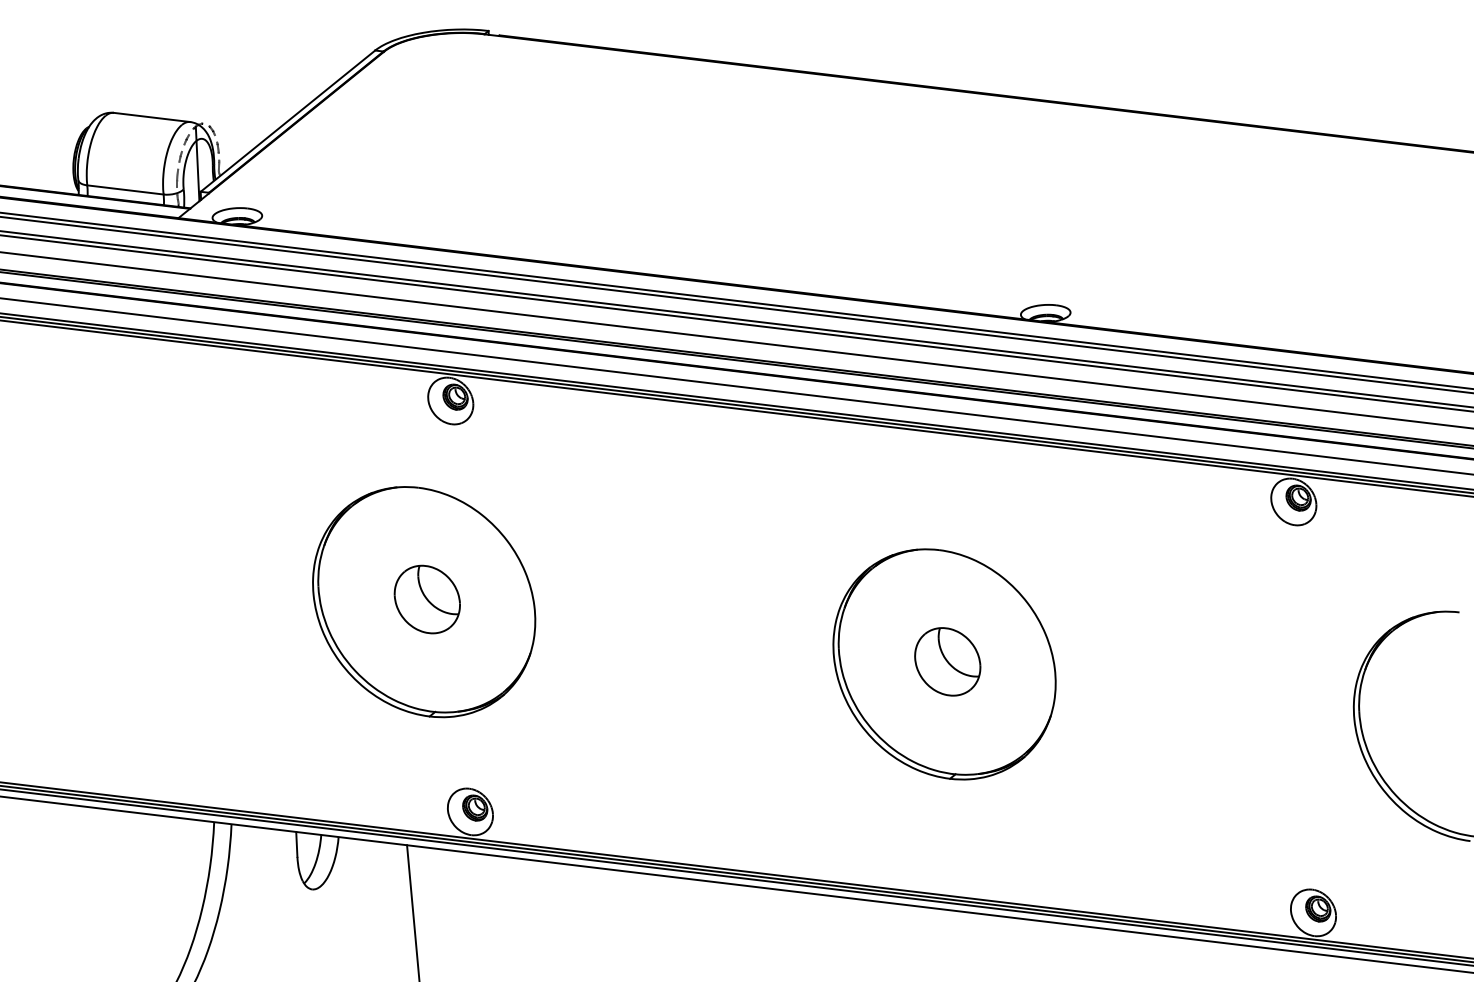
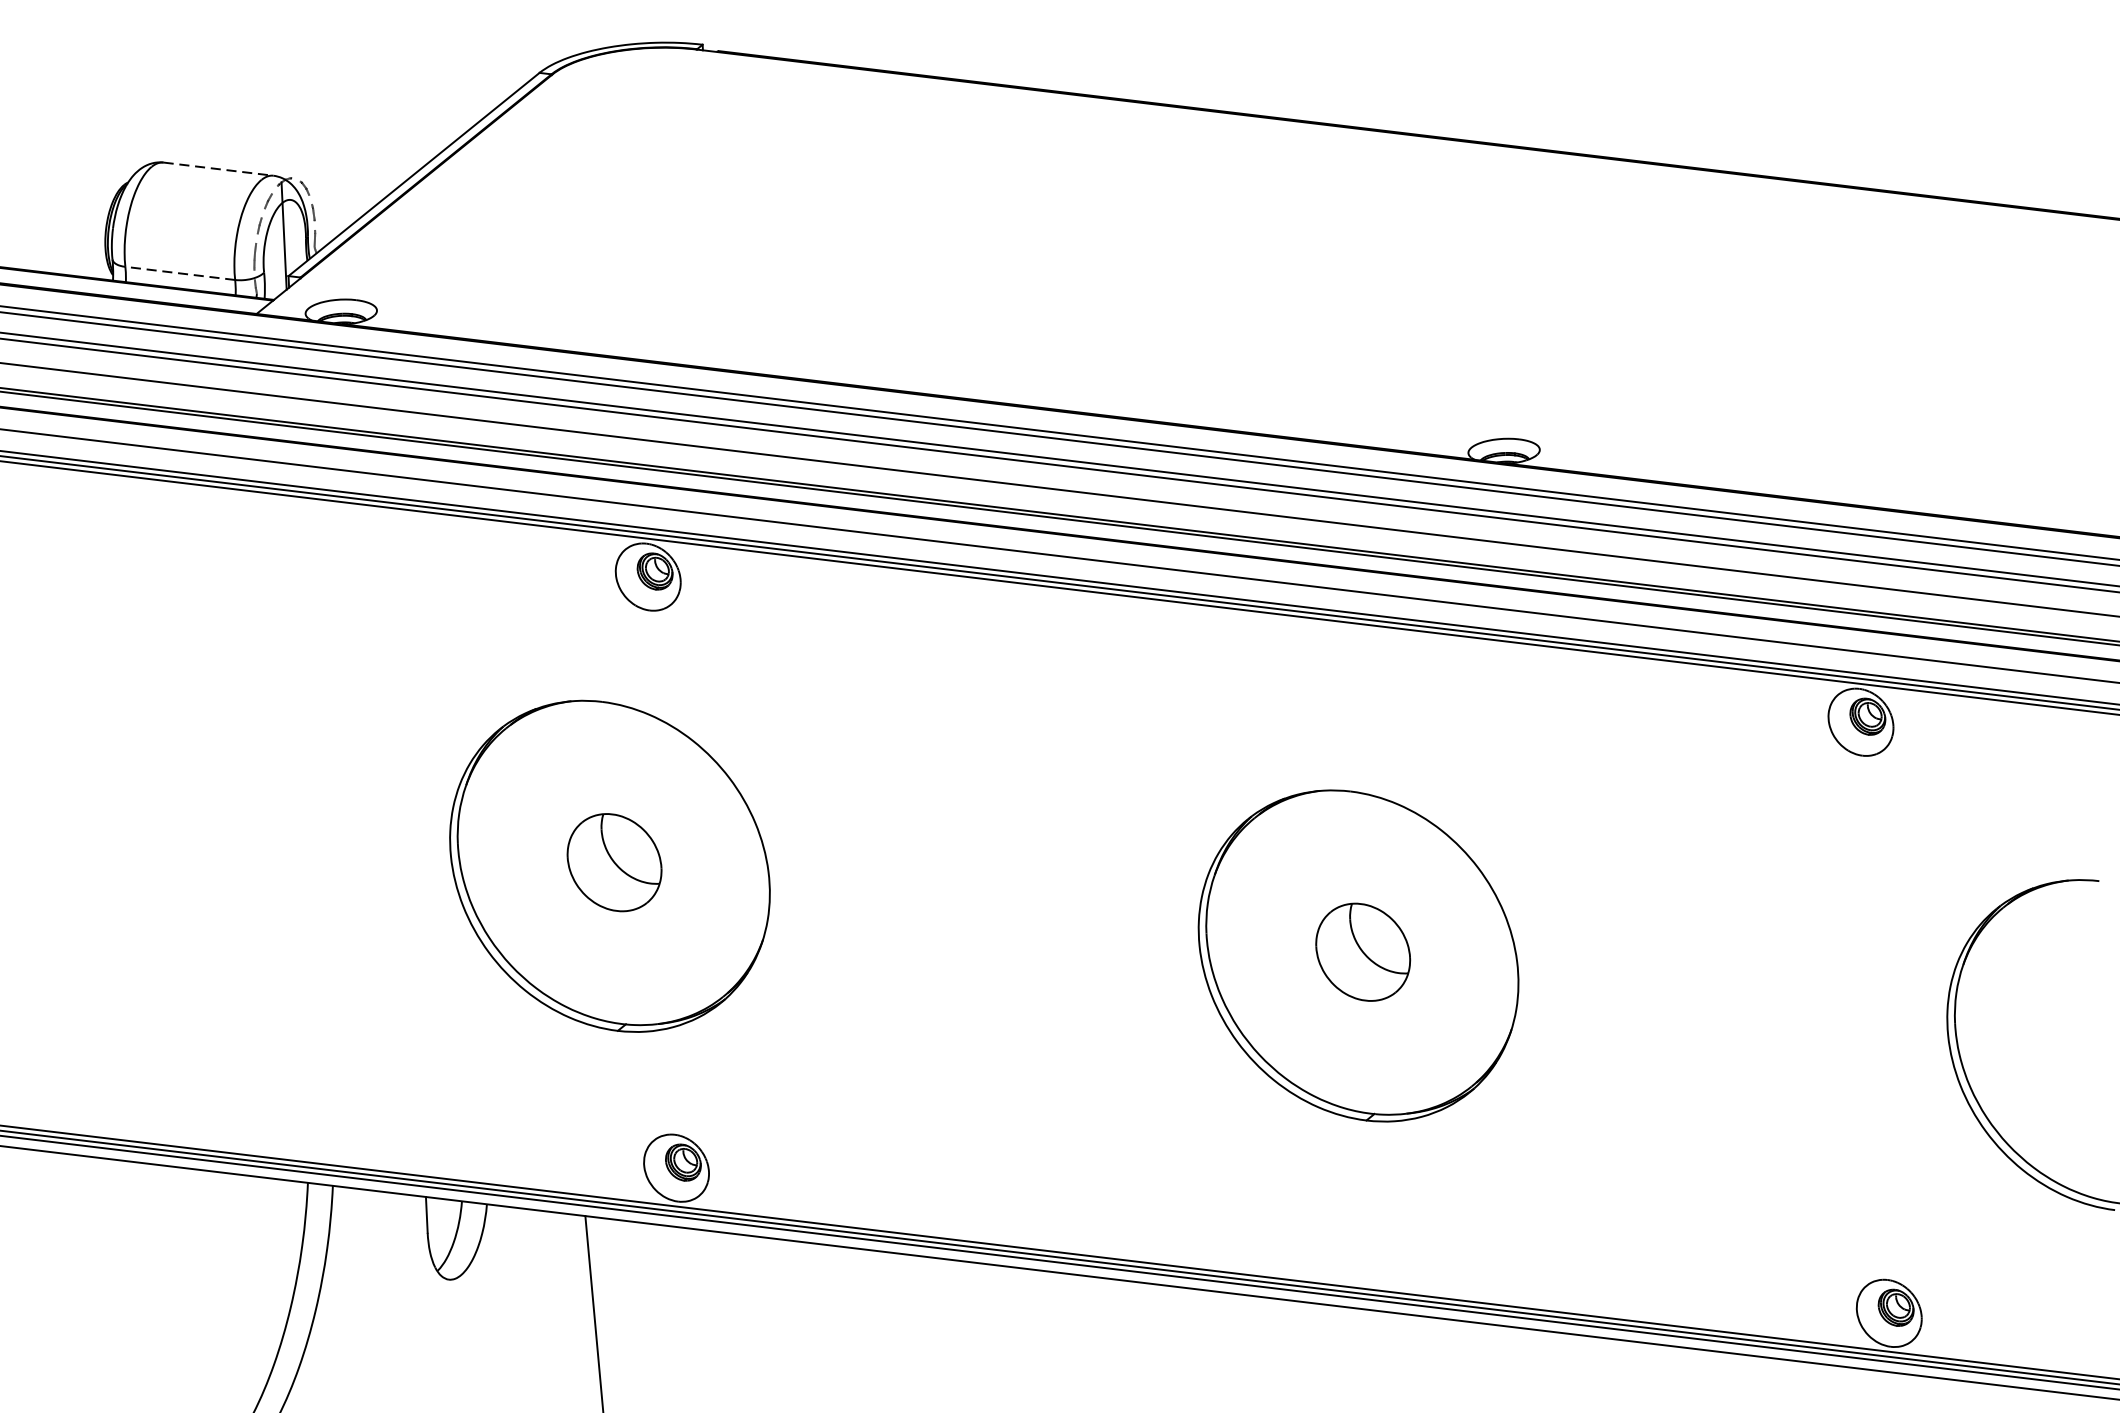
line: (152, 117) -> (219, 169), solid -> dashed
line: (124, 189) -> (178, 272), solid -> dashed

